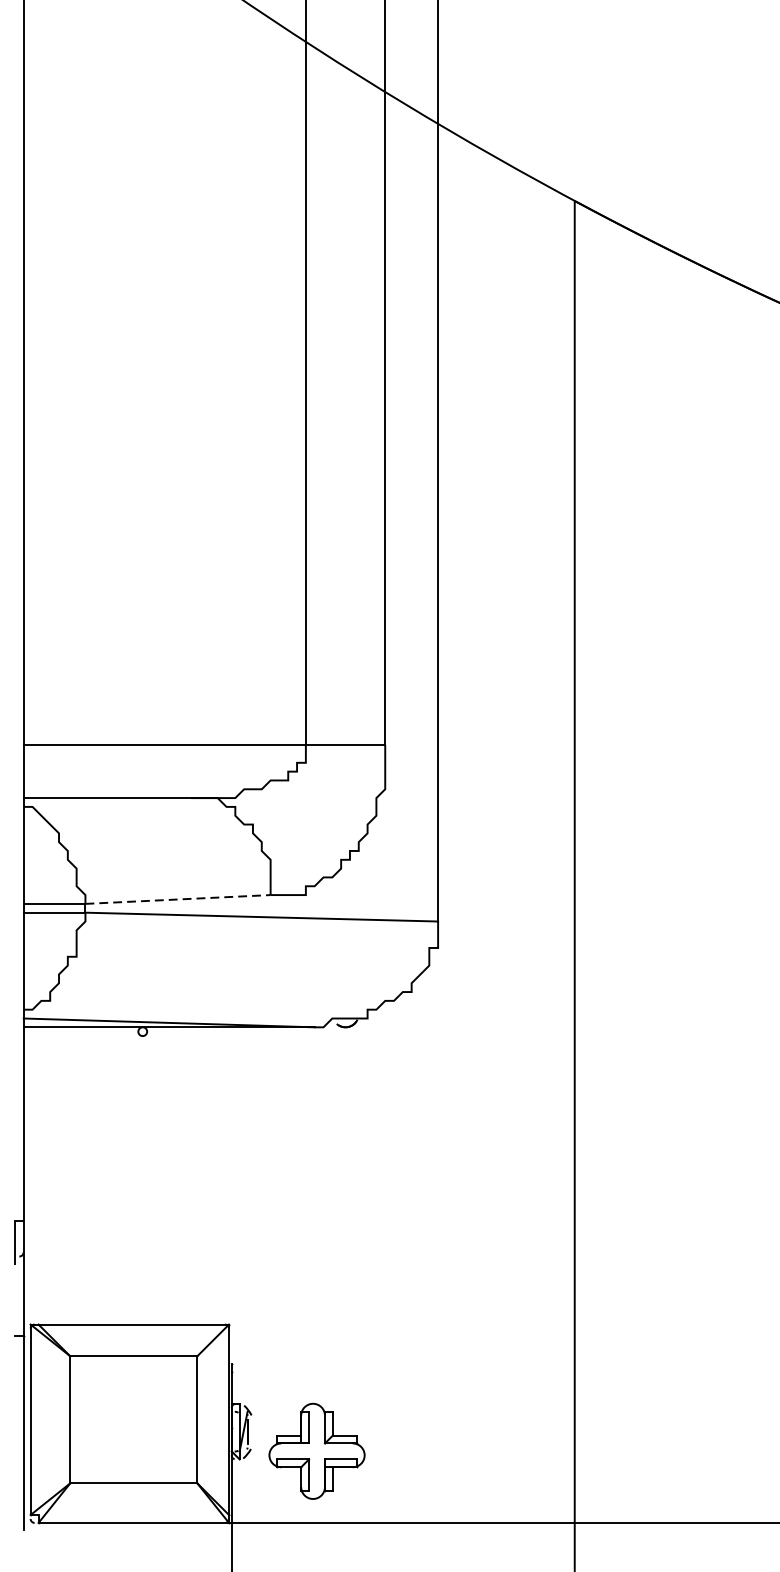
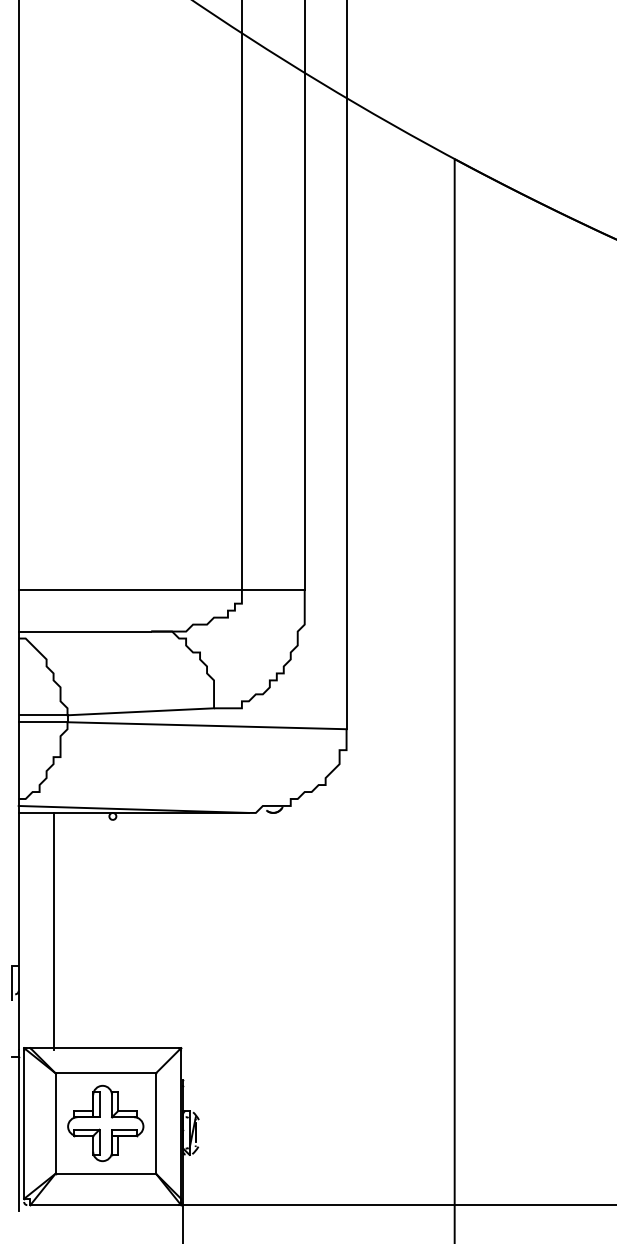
line: (178, 899) -> (141, 711), dashed -> solid
line: (67, 1177) -> (53, 931), added
part: (316, 1451) -> (105, 1123), moved

